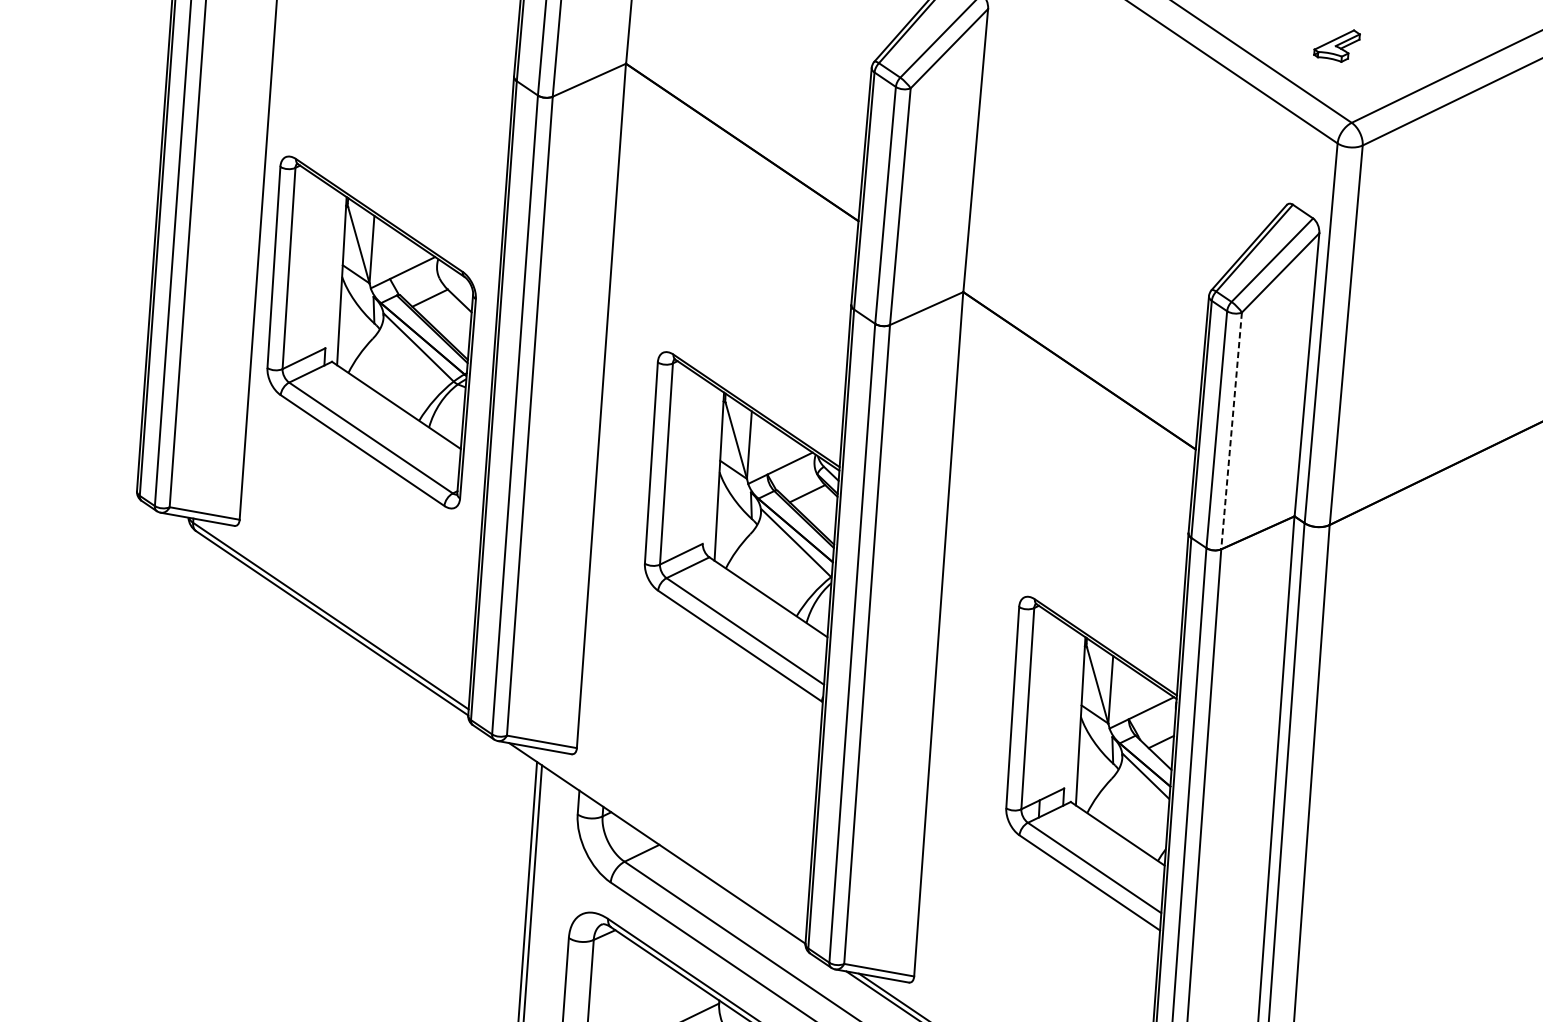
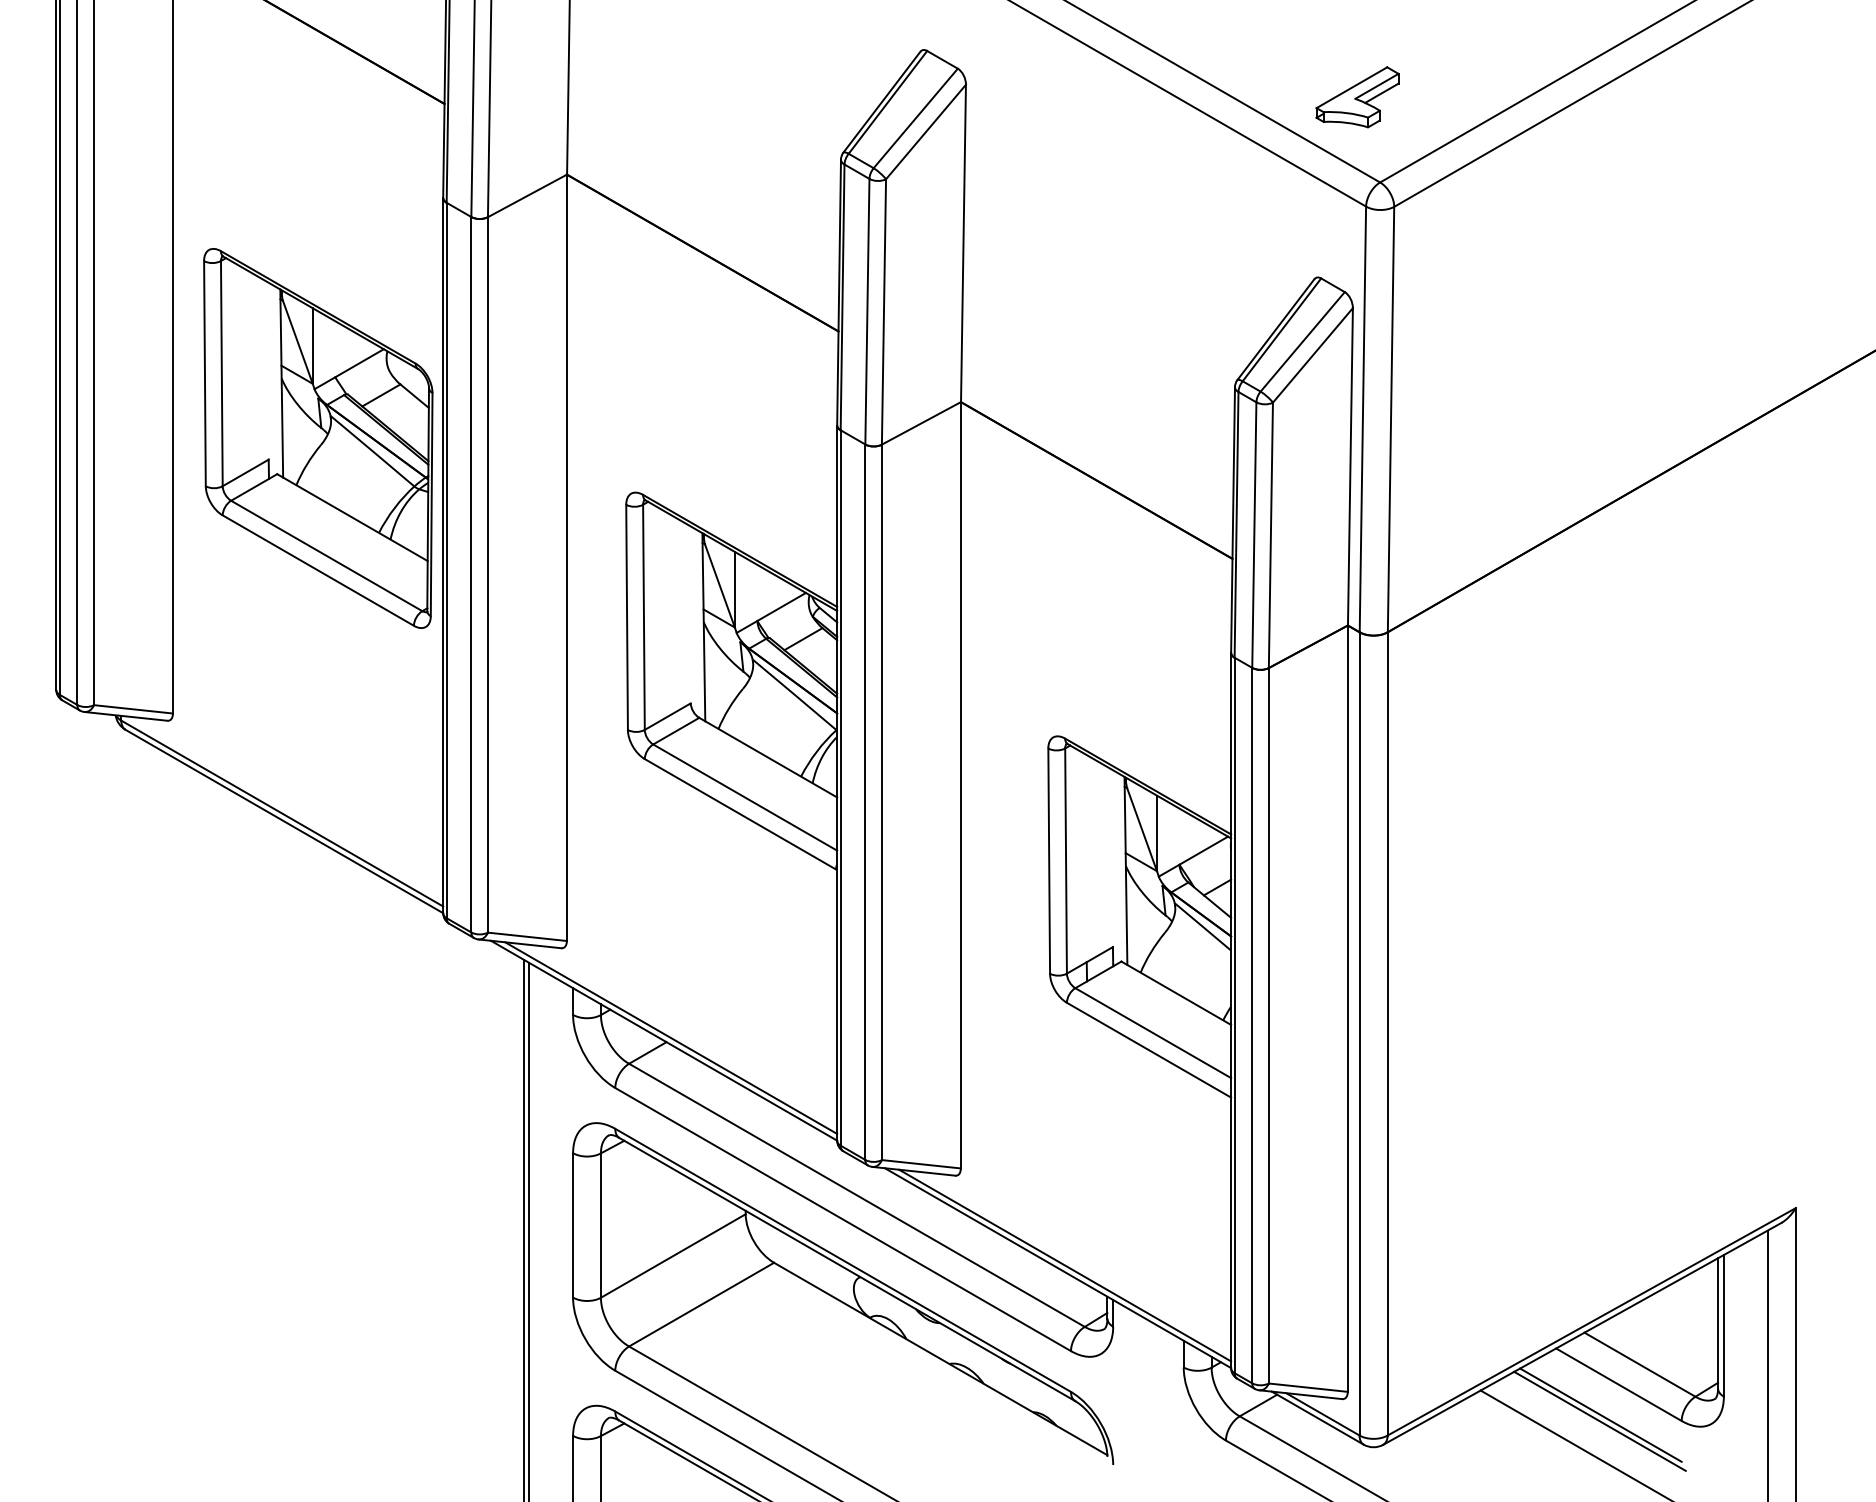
part: (1336, 45) -> (1357, 97), size x1.67
part: (371, 332) -> (318, 438), moved
line: (1231, 431) -> (1270, 535), dashed -> solid
line: (664, 840) -> (671, 1037), added

